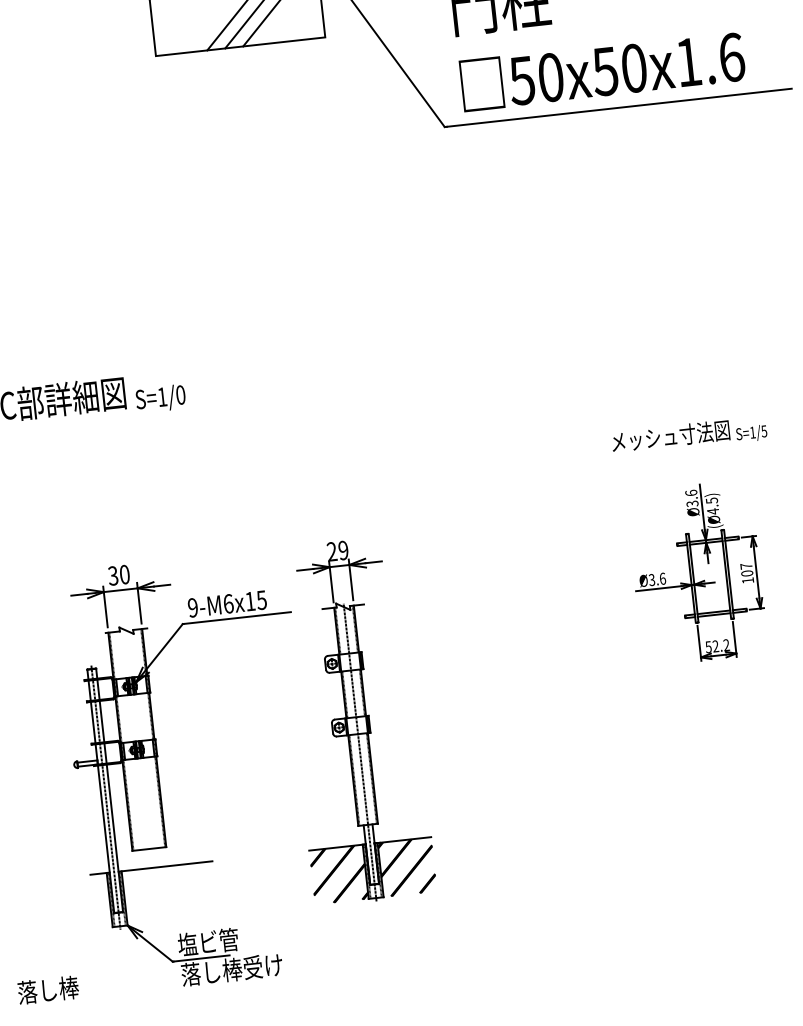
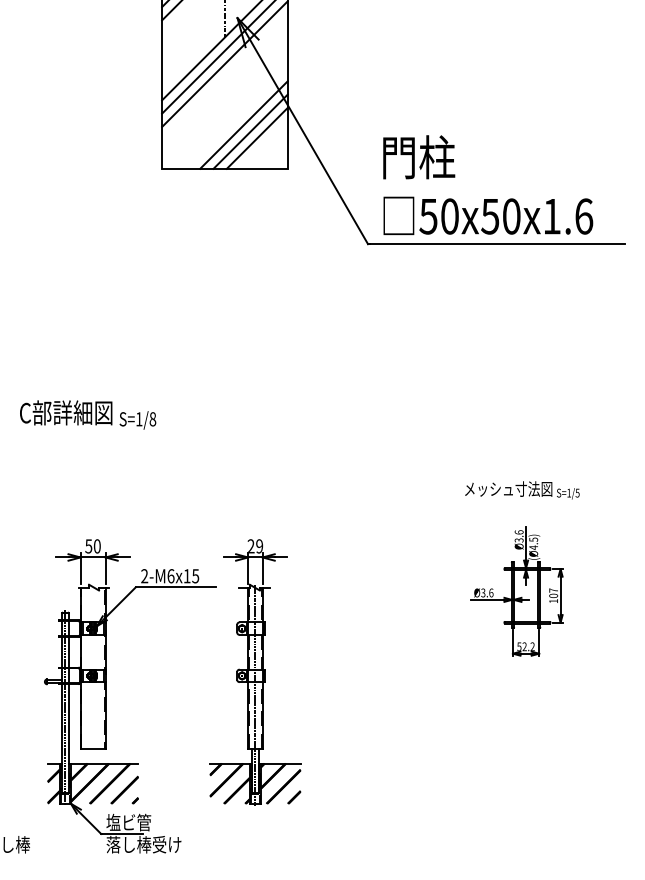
text: (180, 395) -> (152, 419), S=1/0 -> S=1/8
text: (112, 574) -> (88, 545), 30 -> 50
text: (192, 608) -> (144, 576), 9-M6x15 -> 2-M6x15
hatch: (153, 894) -> (92, 783), added

